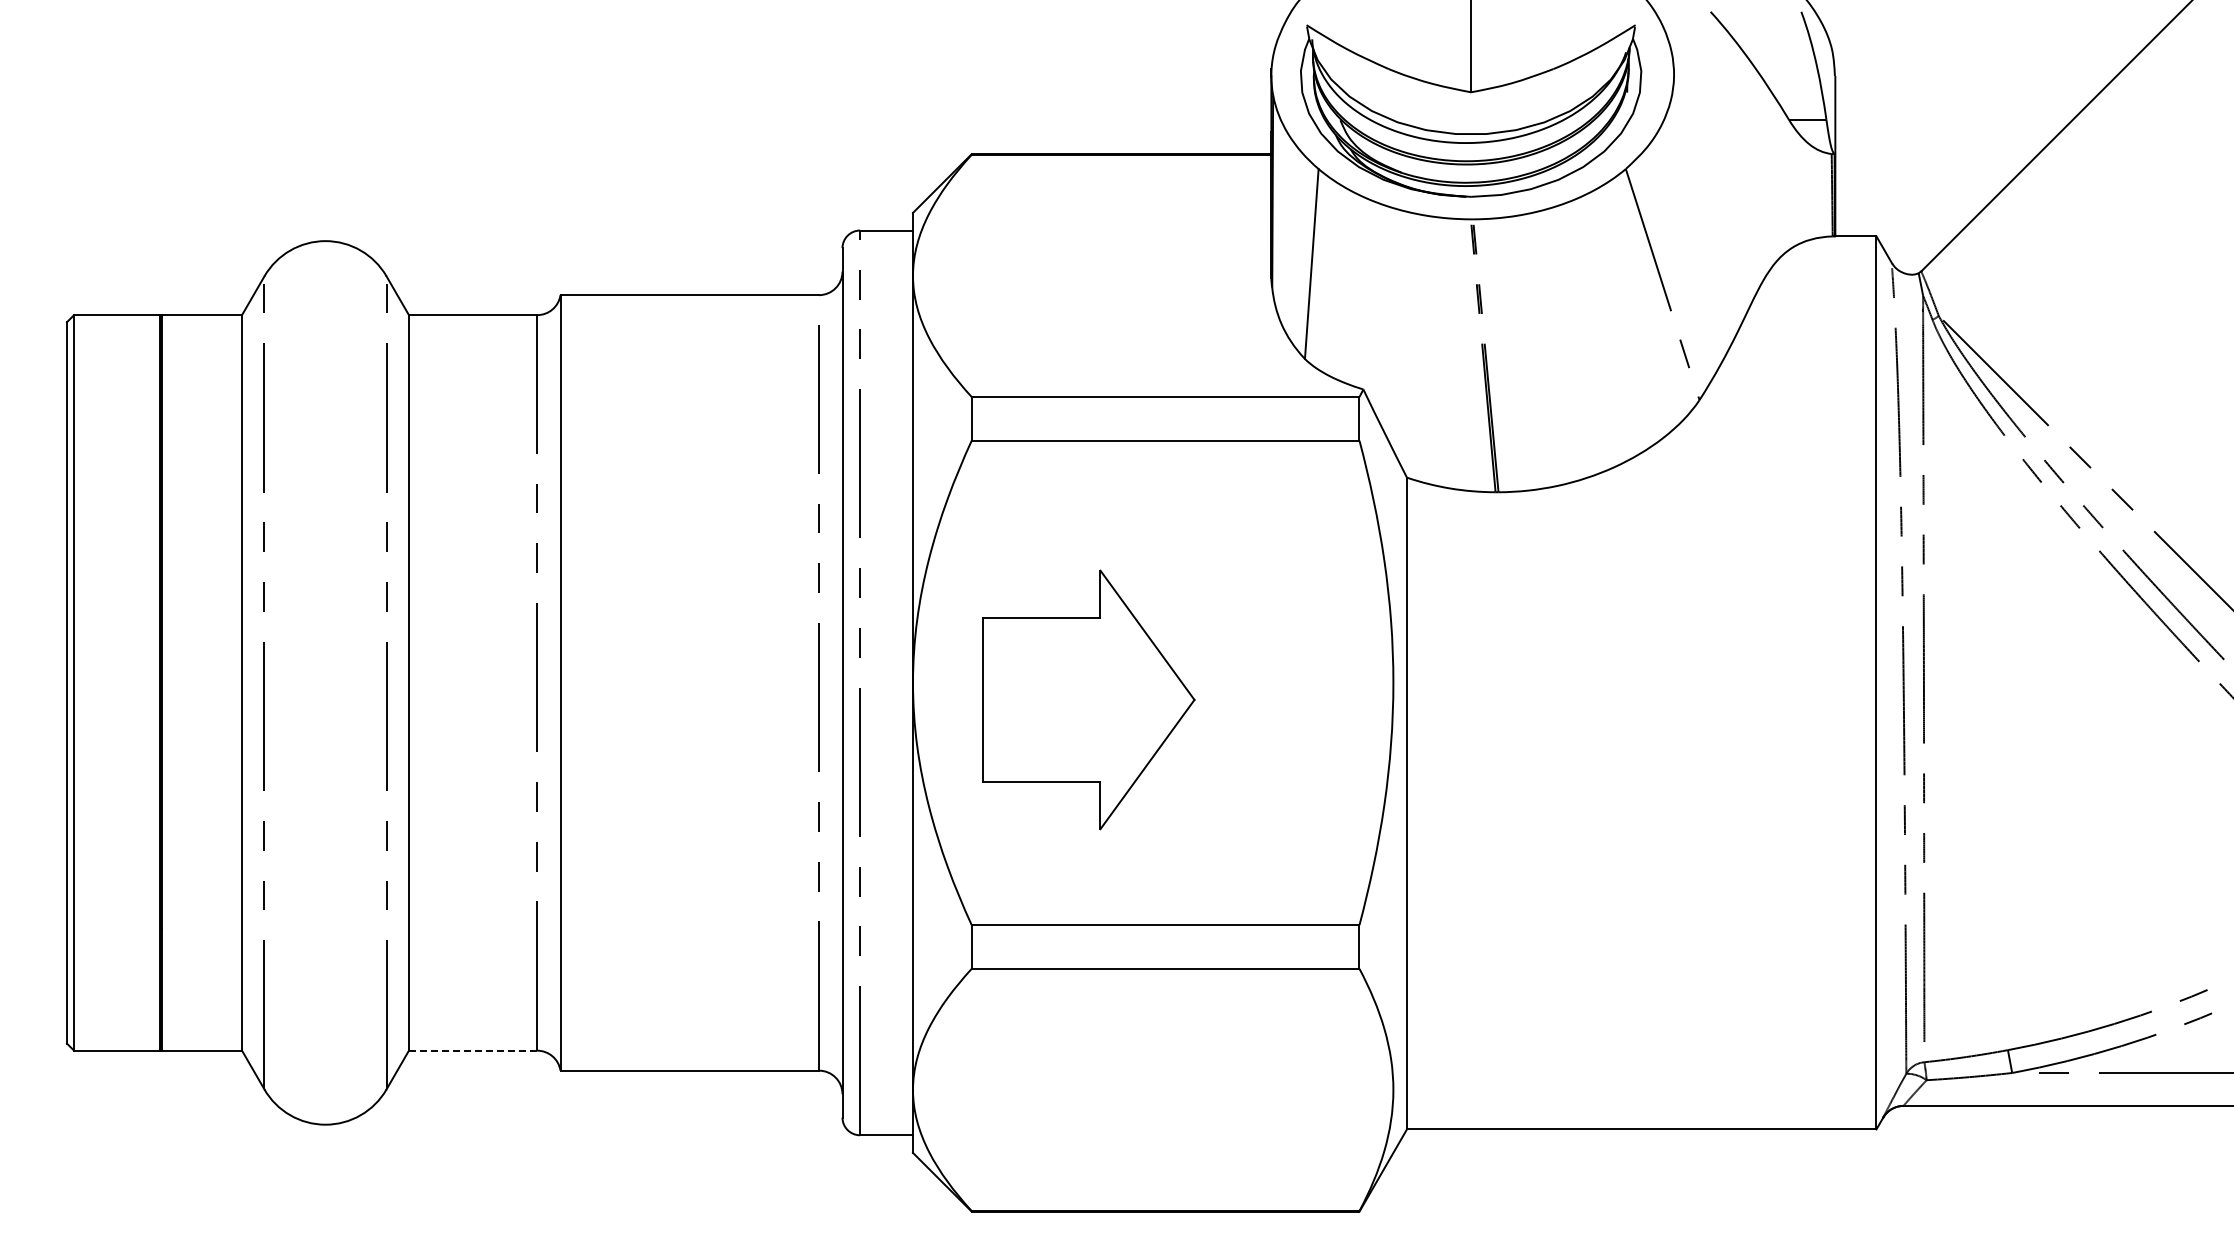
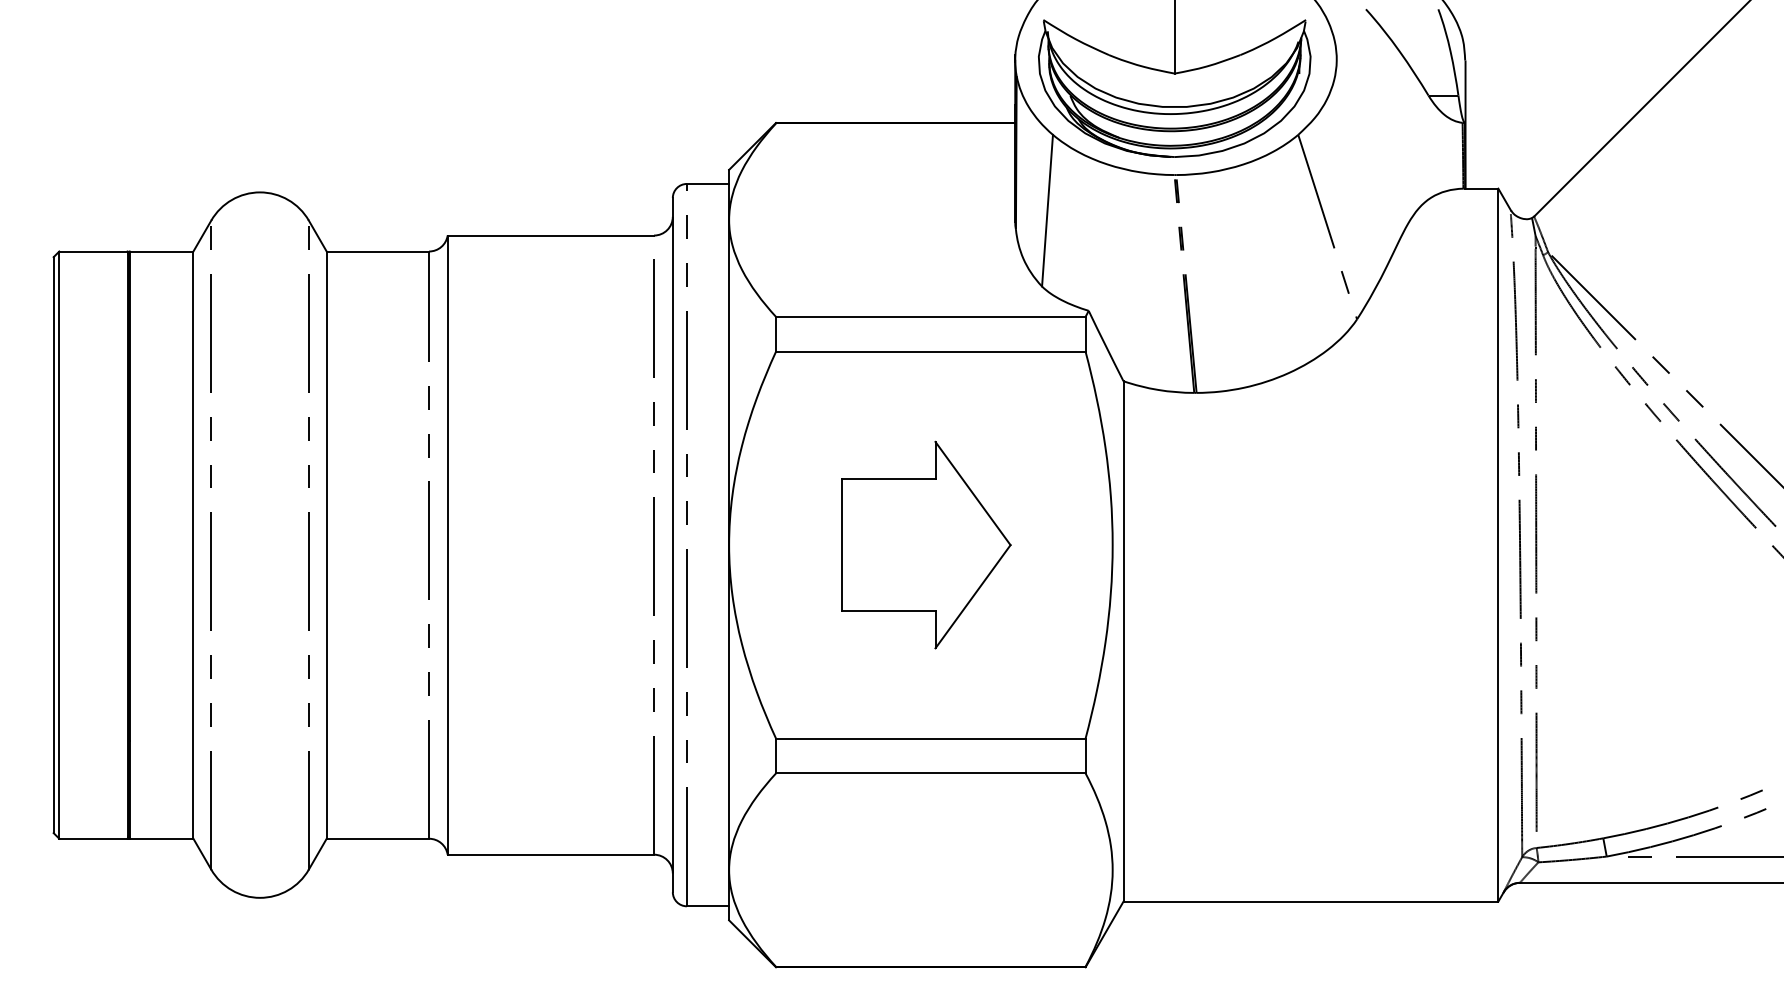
part: (1088, 699) -> (925, 544), moved
line: (473, 1050) -> (378, 838), dashed -> solid

